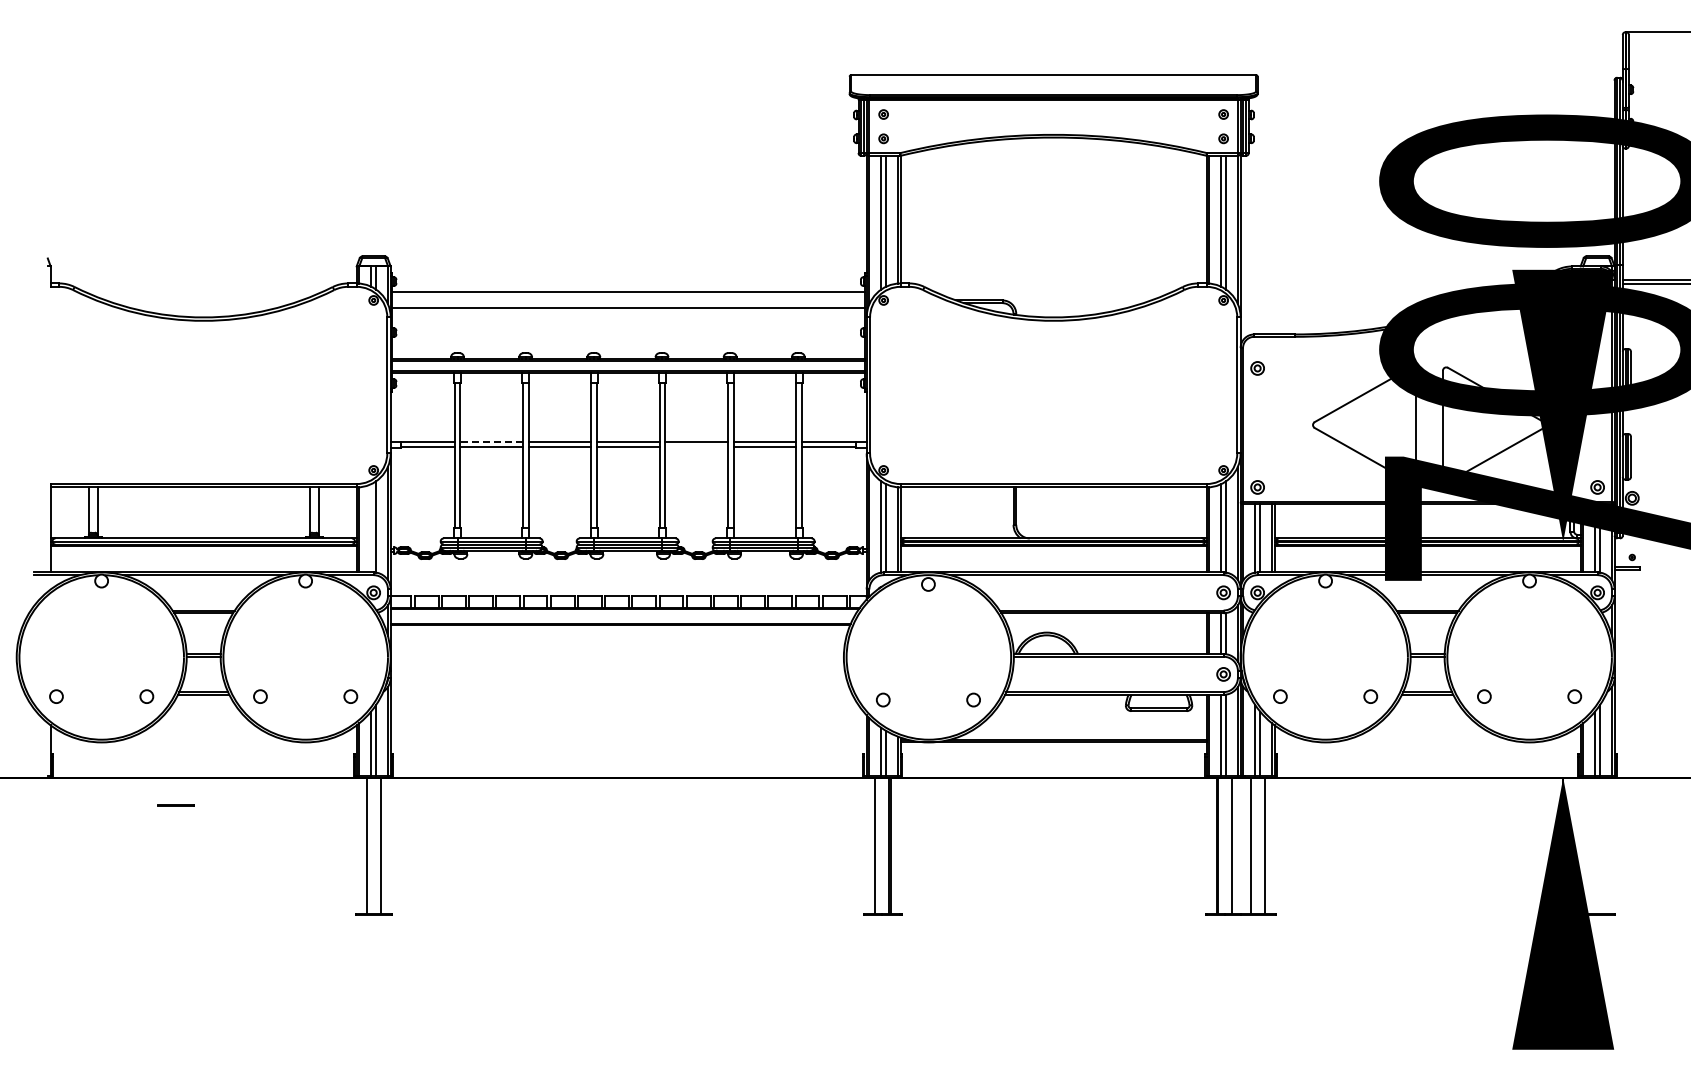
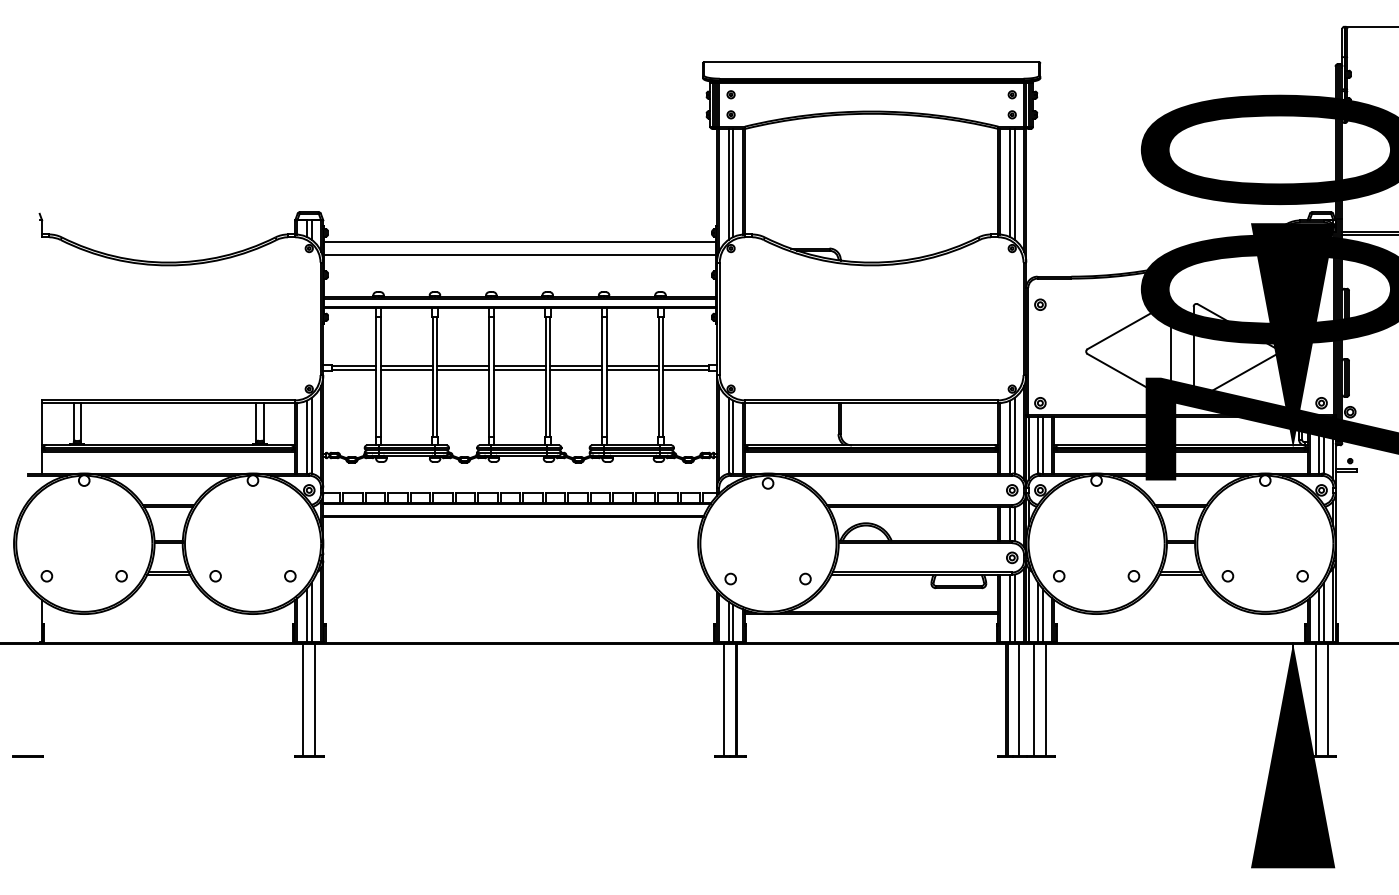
line: (491, 442) -> (406, 366), dashed -> solid
line: (696, 447) -> (576, 370), added
line: (370, 528) -> (306, 437), added
line: (175, 805) -> (27, 756), moved
line: (1590, 845) -> (1315, 699), added
line: (1604, 845) -> (1327, 699), added

